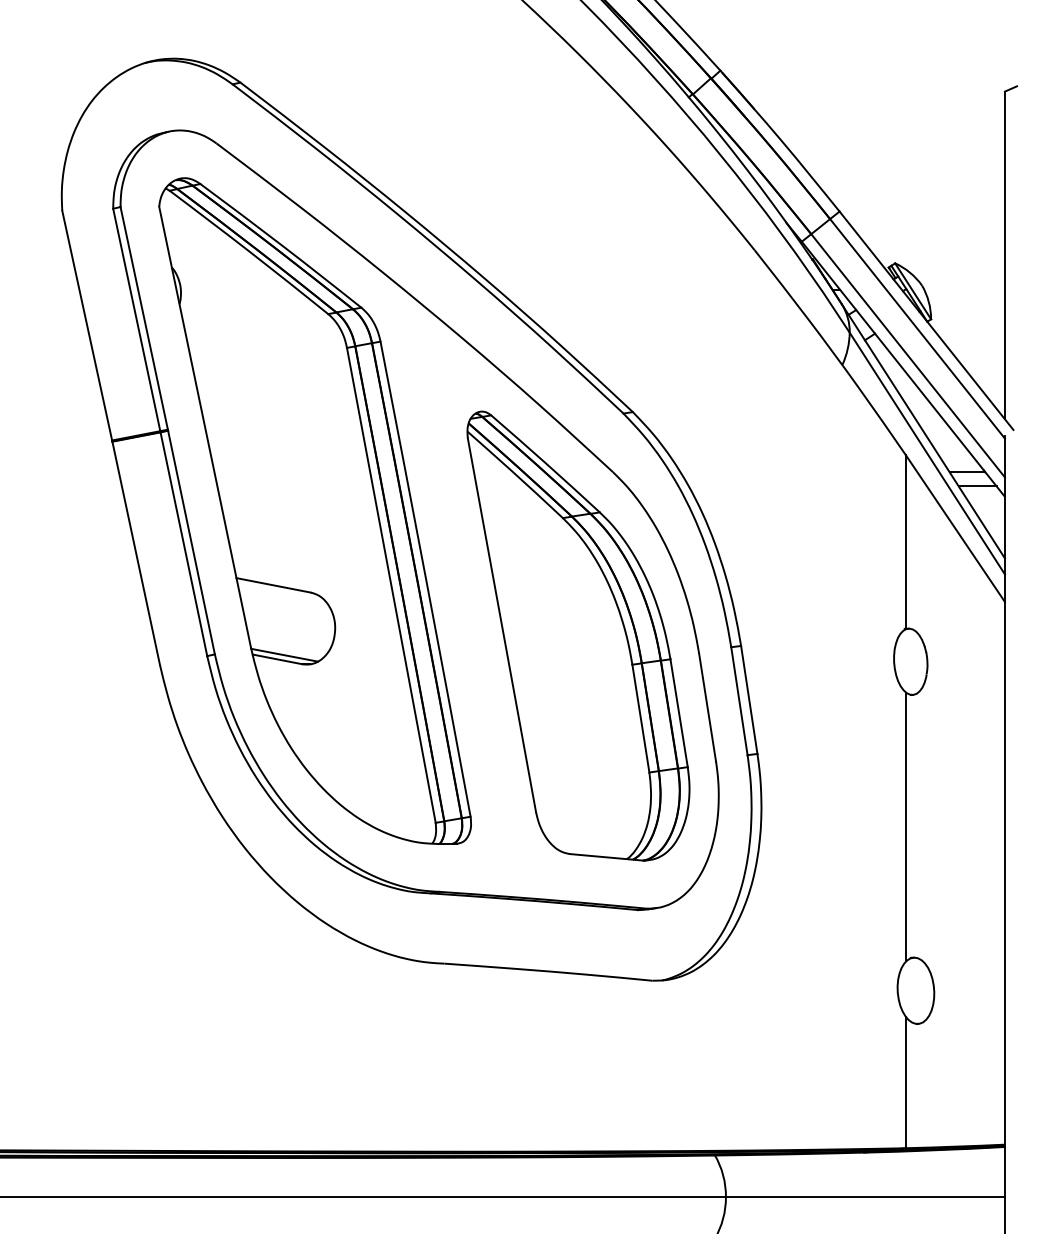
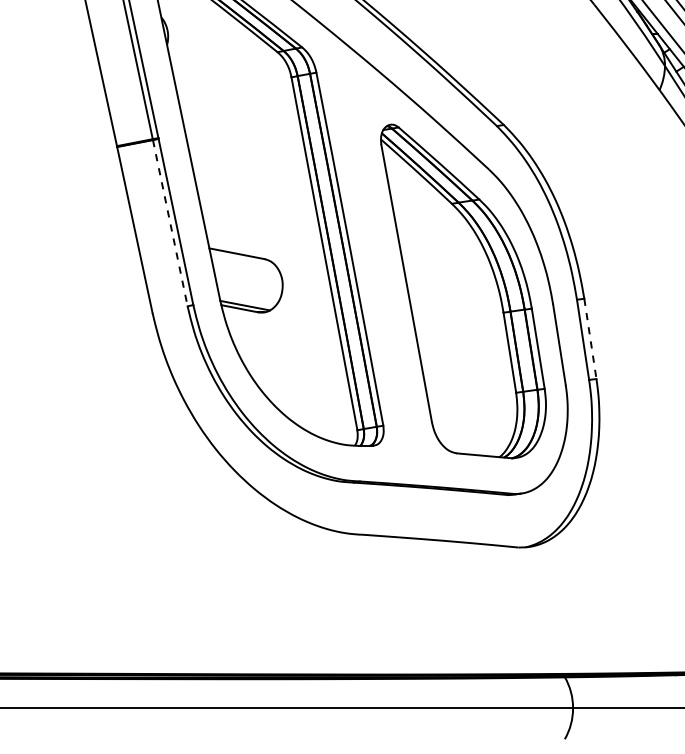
line: (184, 544) -> (170, 223), solid -> dashed
line: (749, 699) -> (590, 338), solid -> dashed

